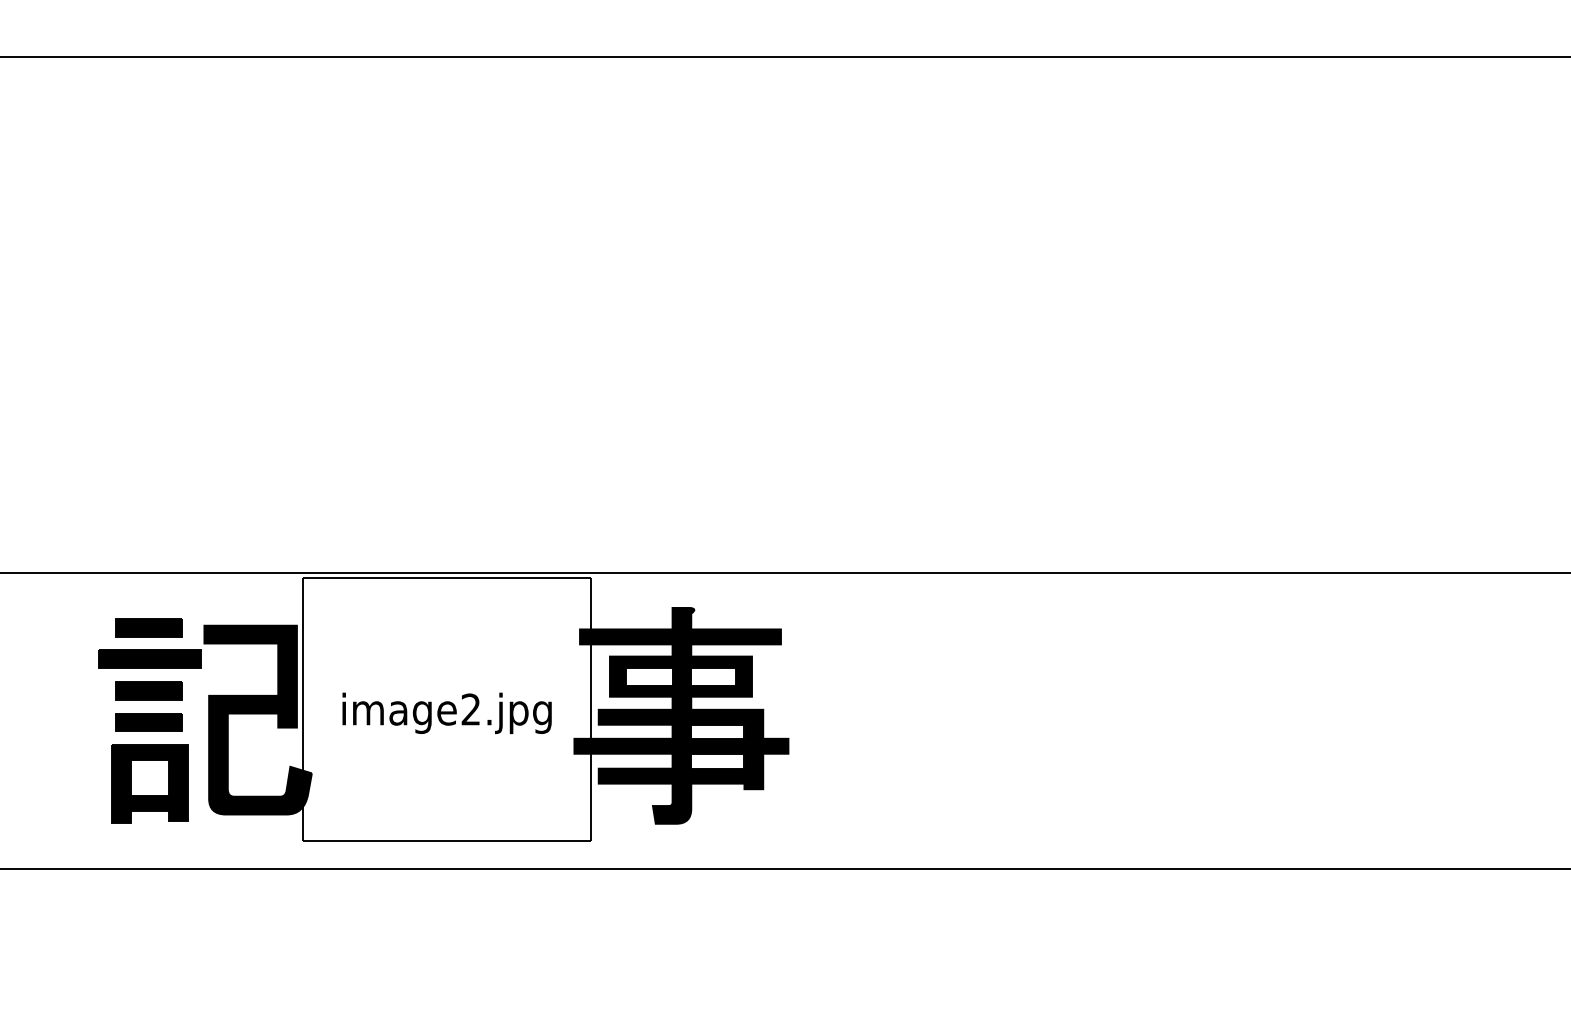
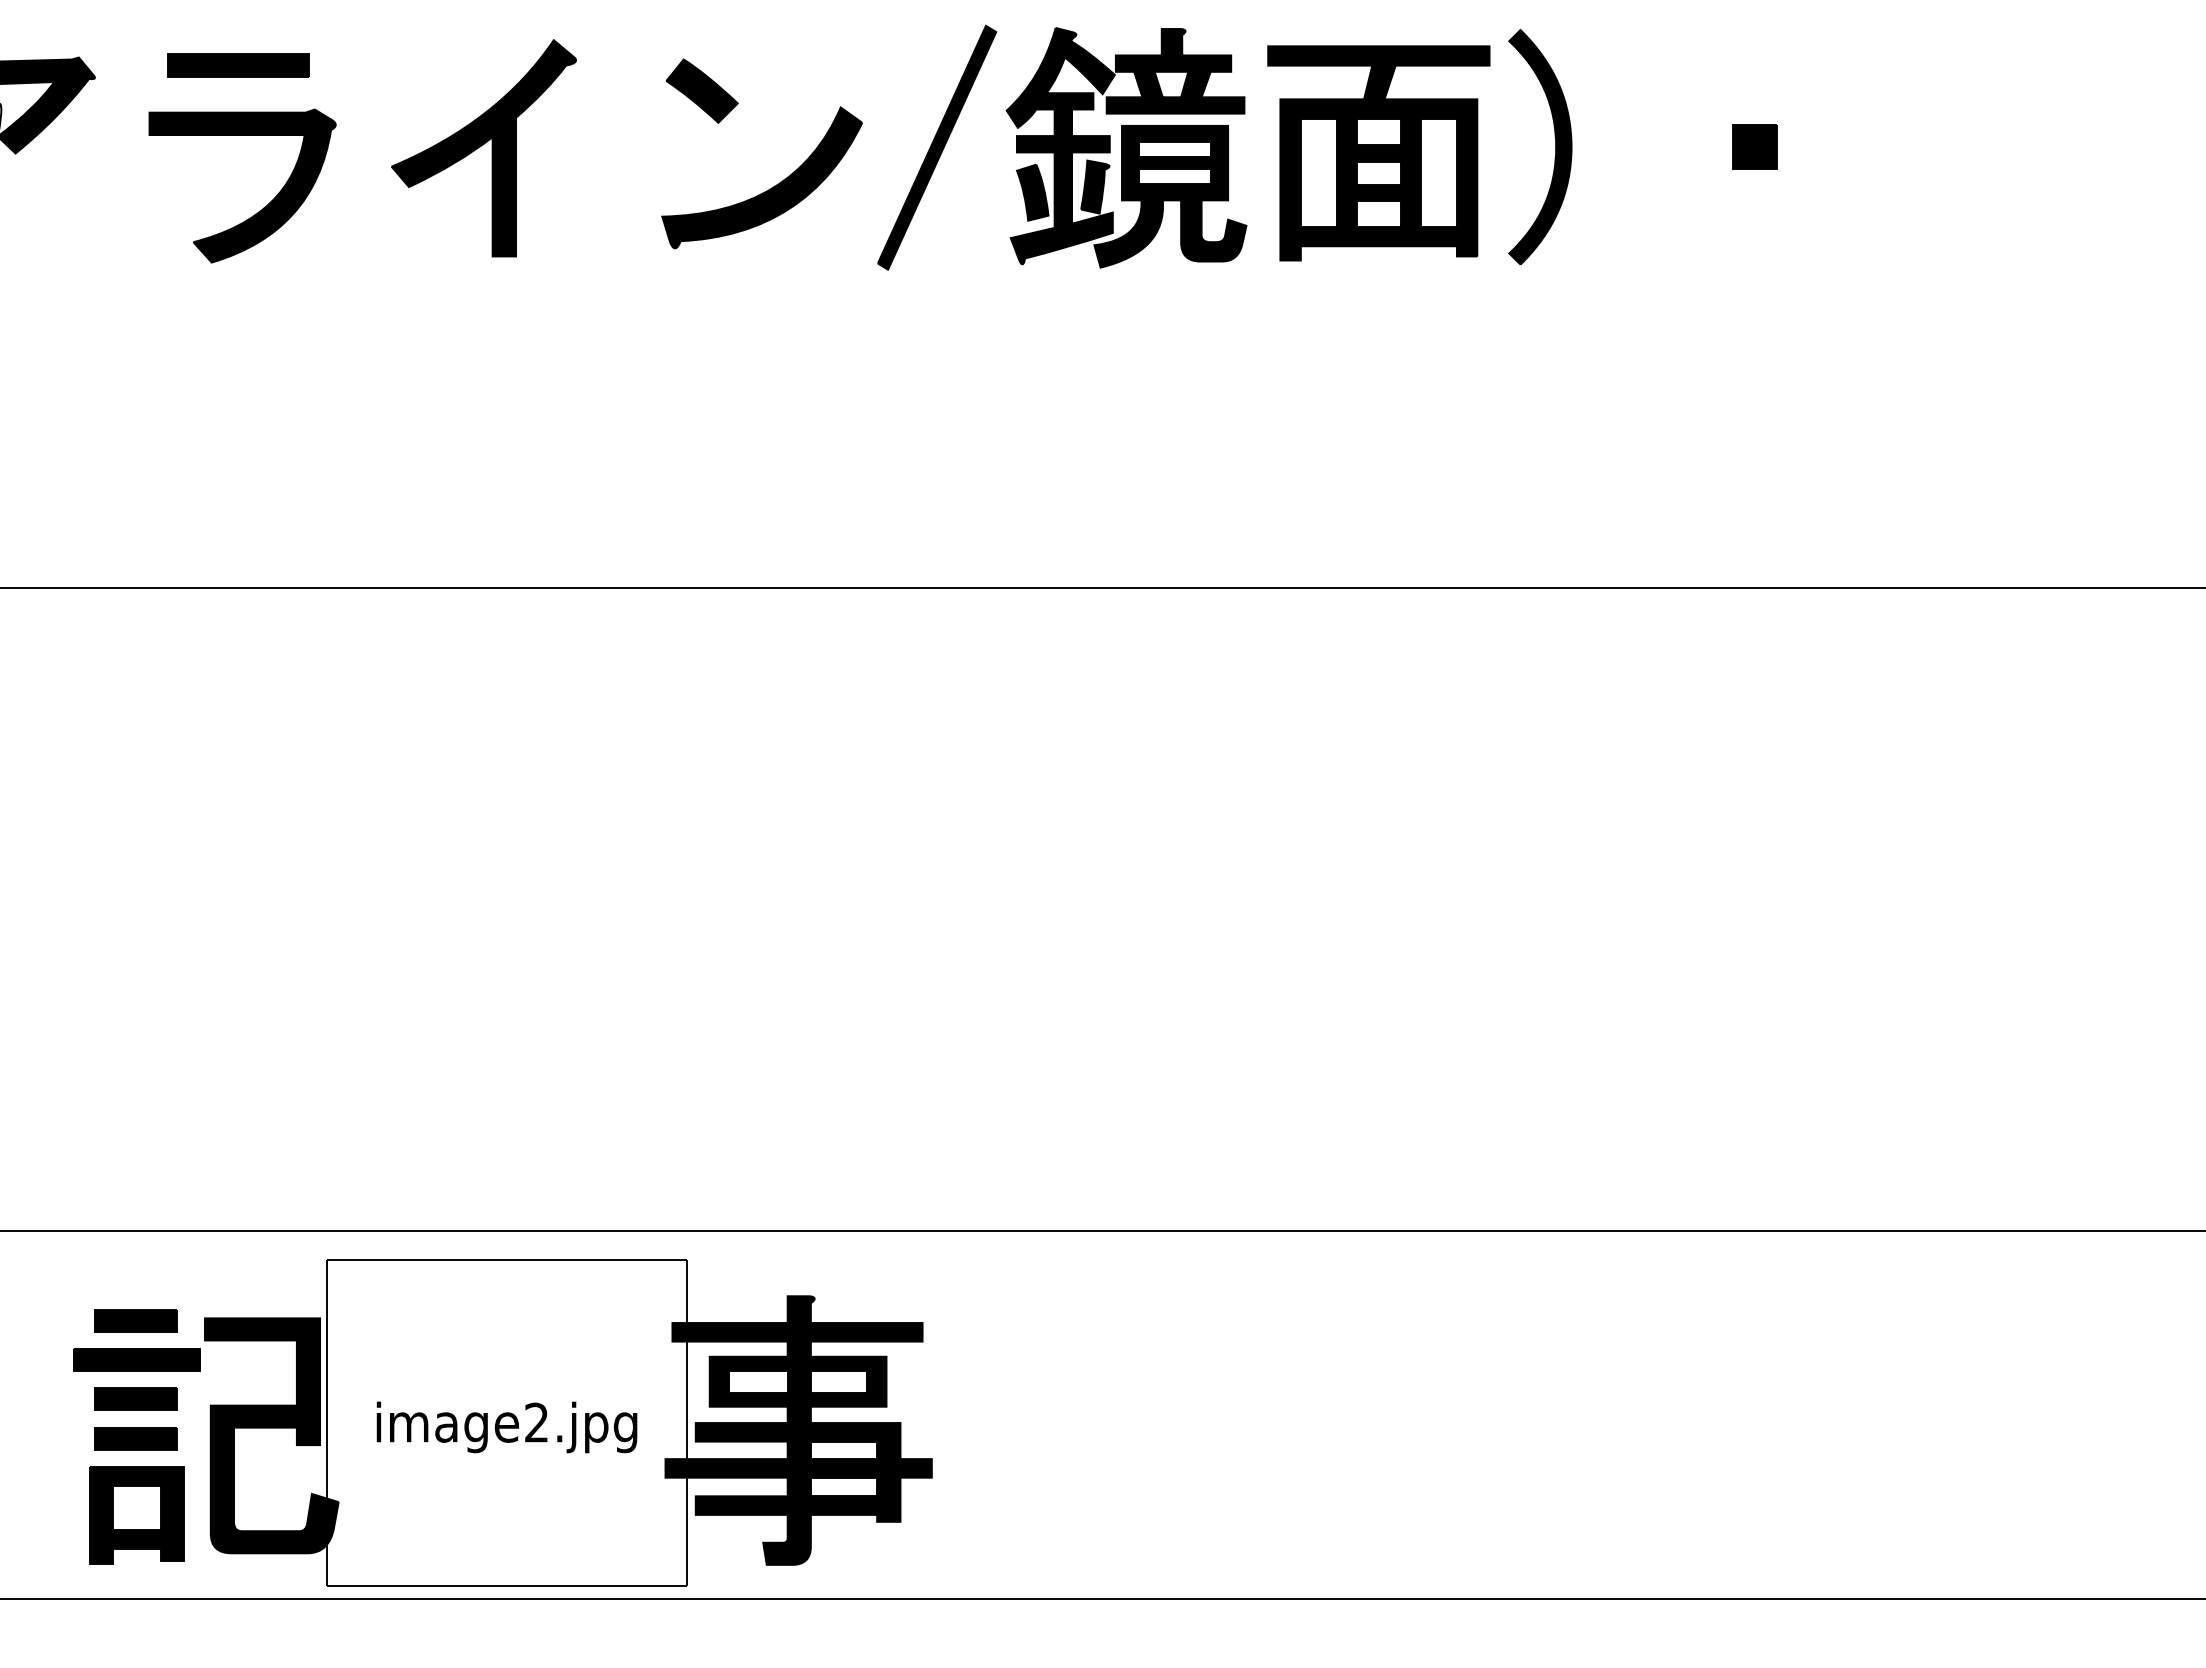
part: (443, 709) -> (502, 1422), moved

